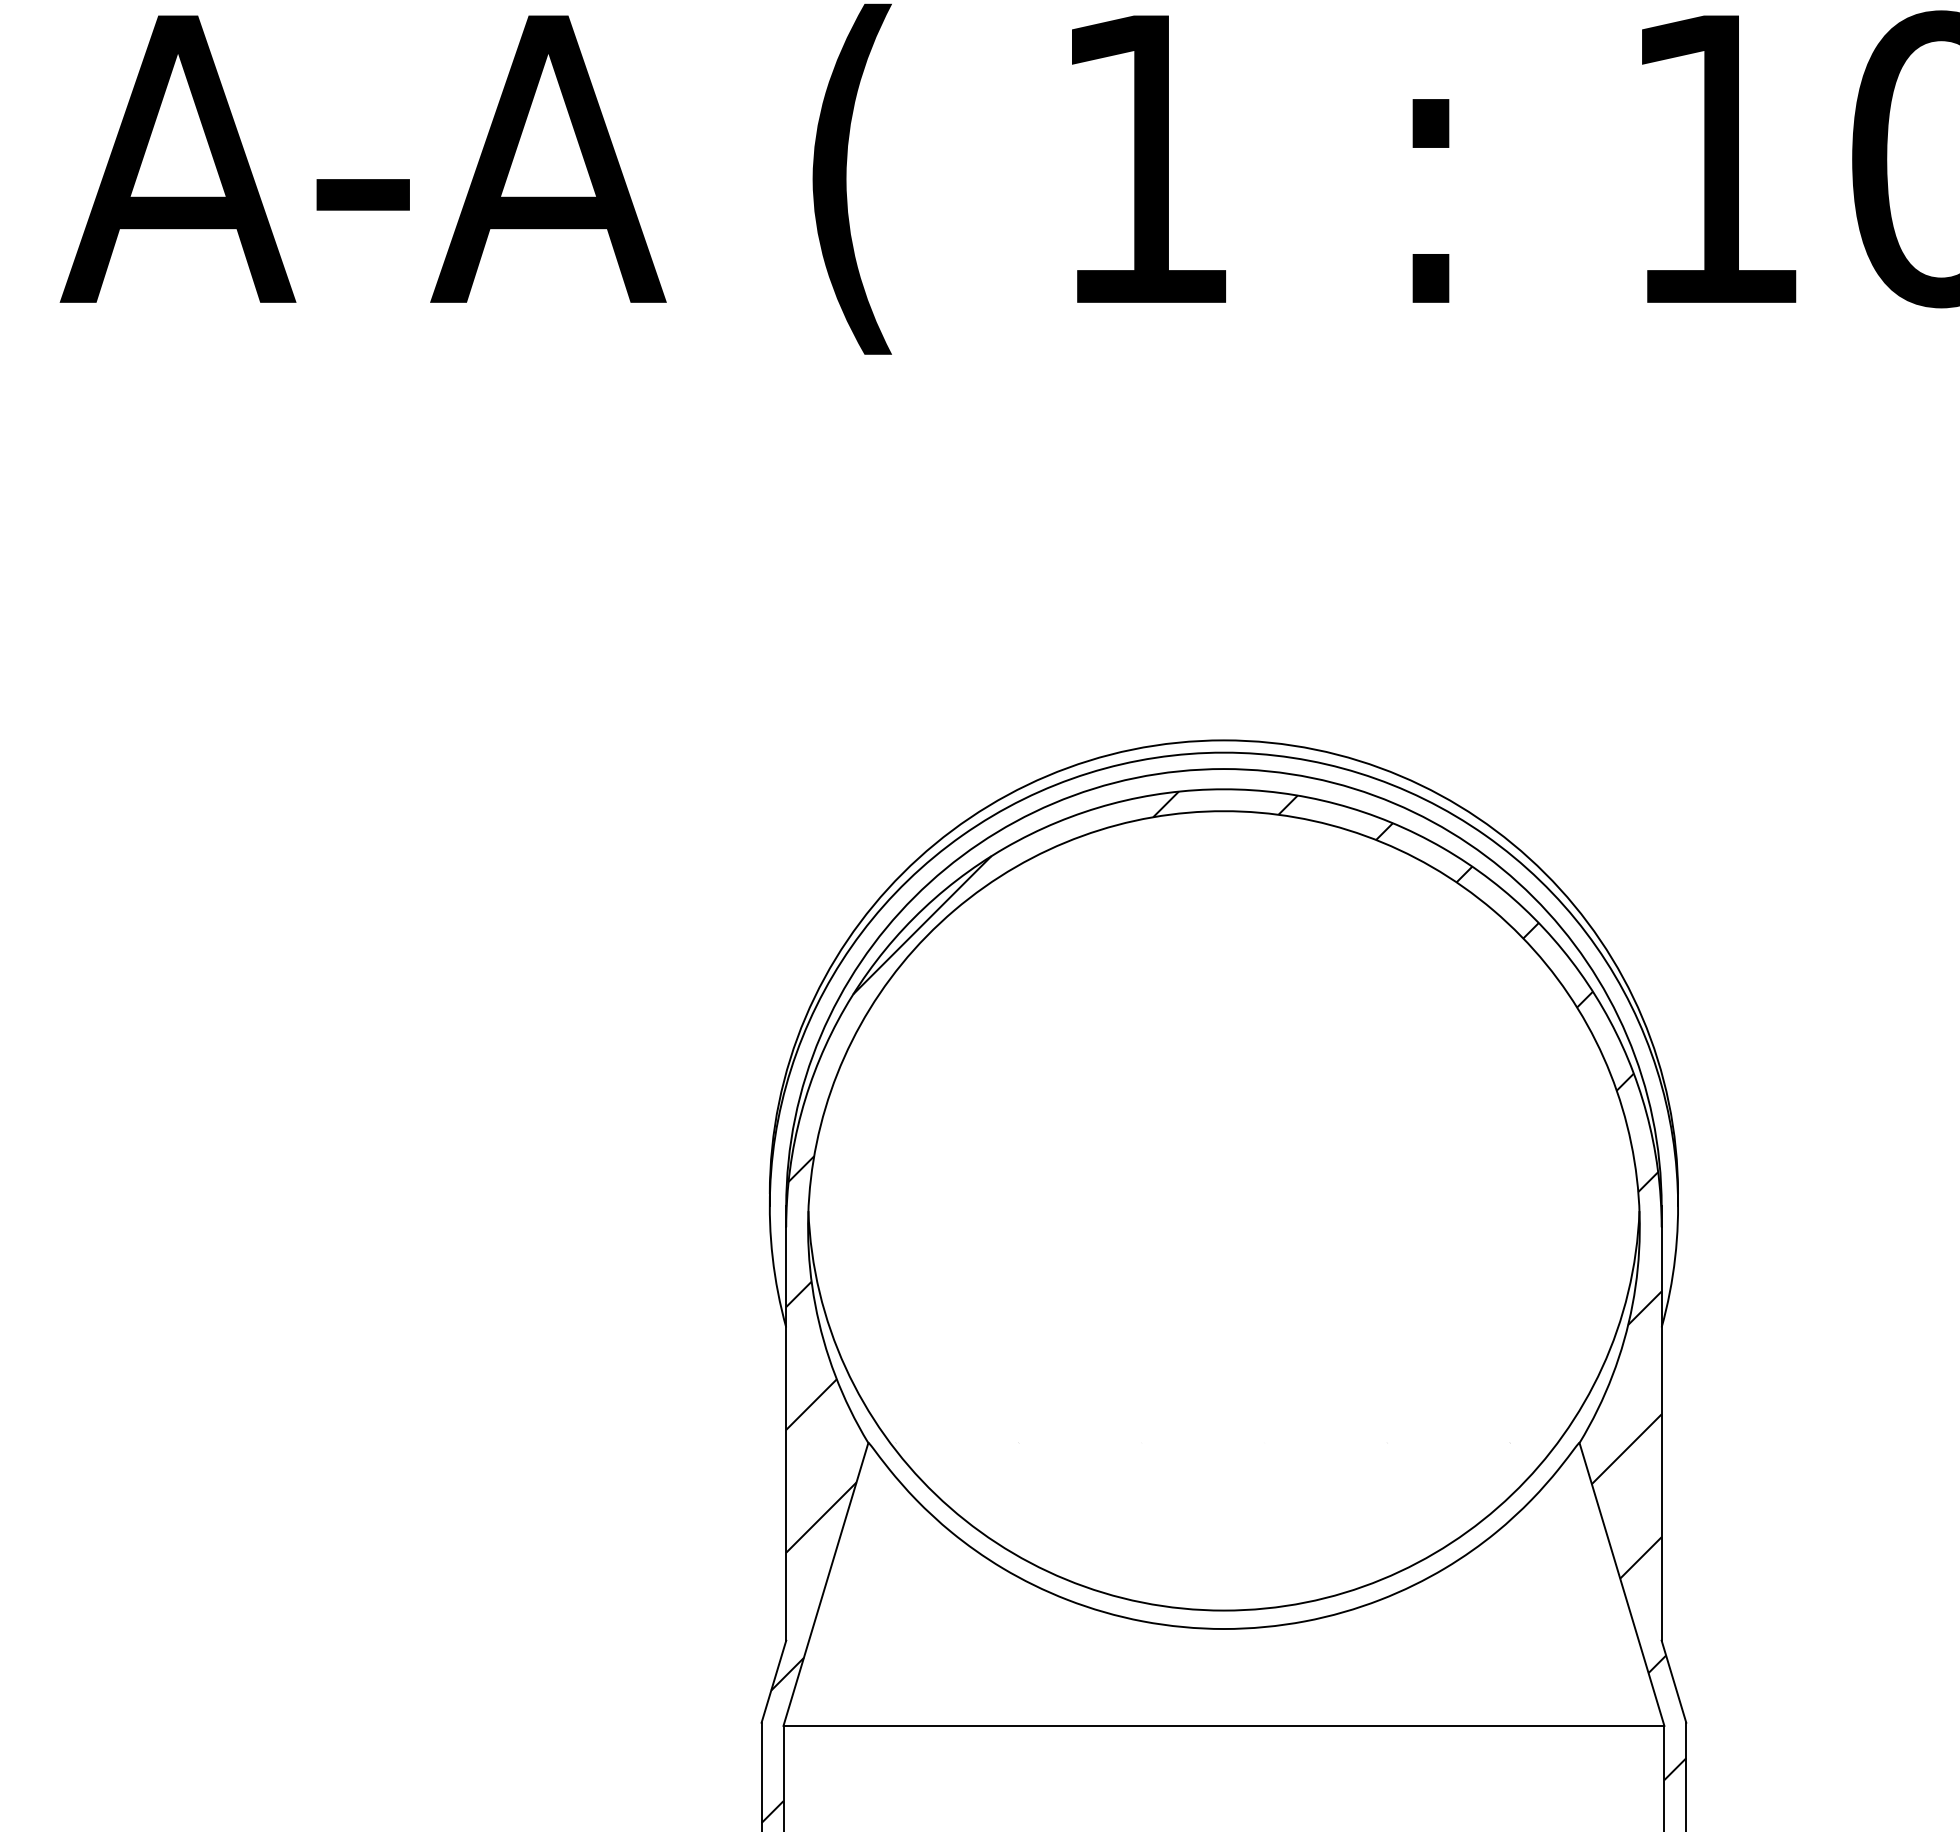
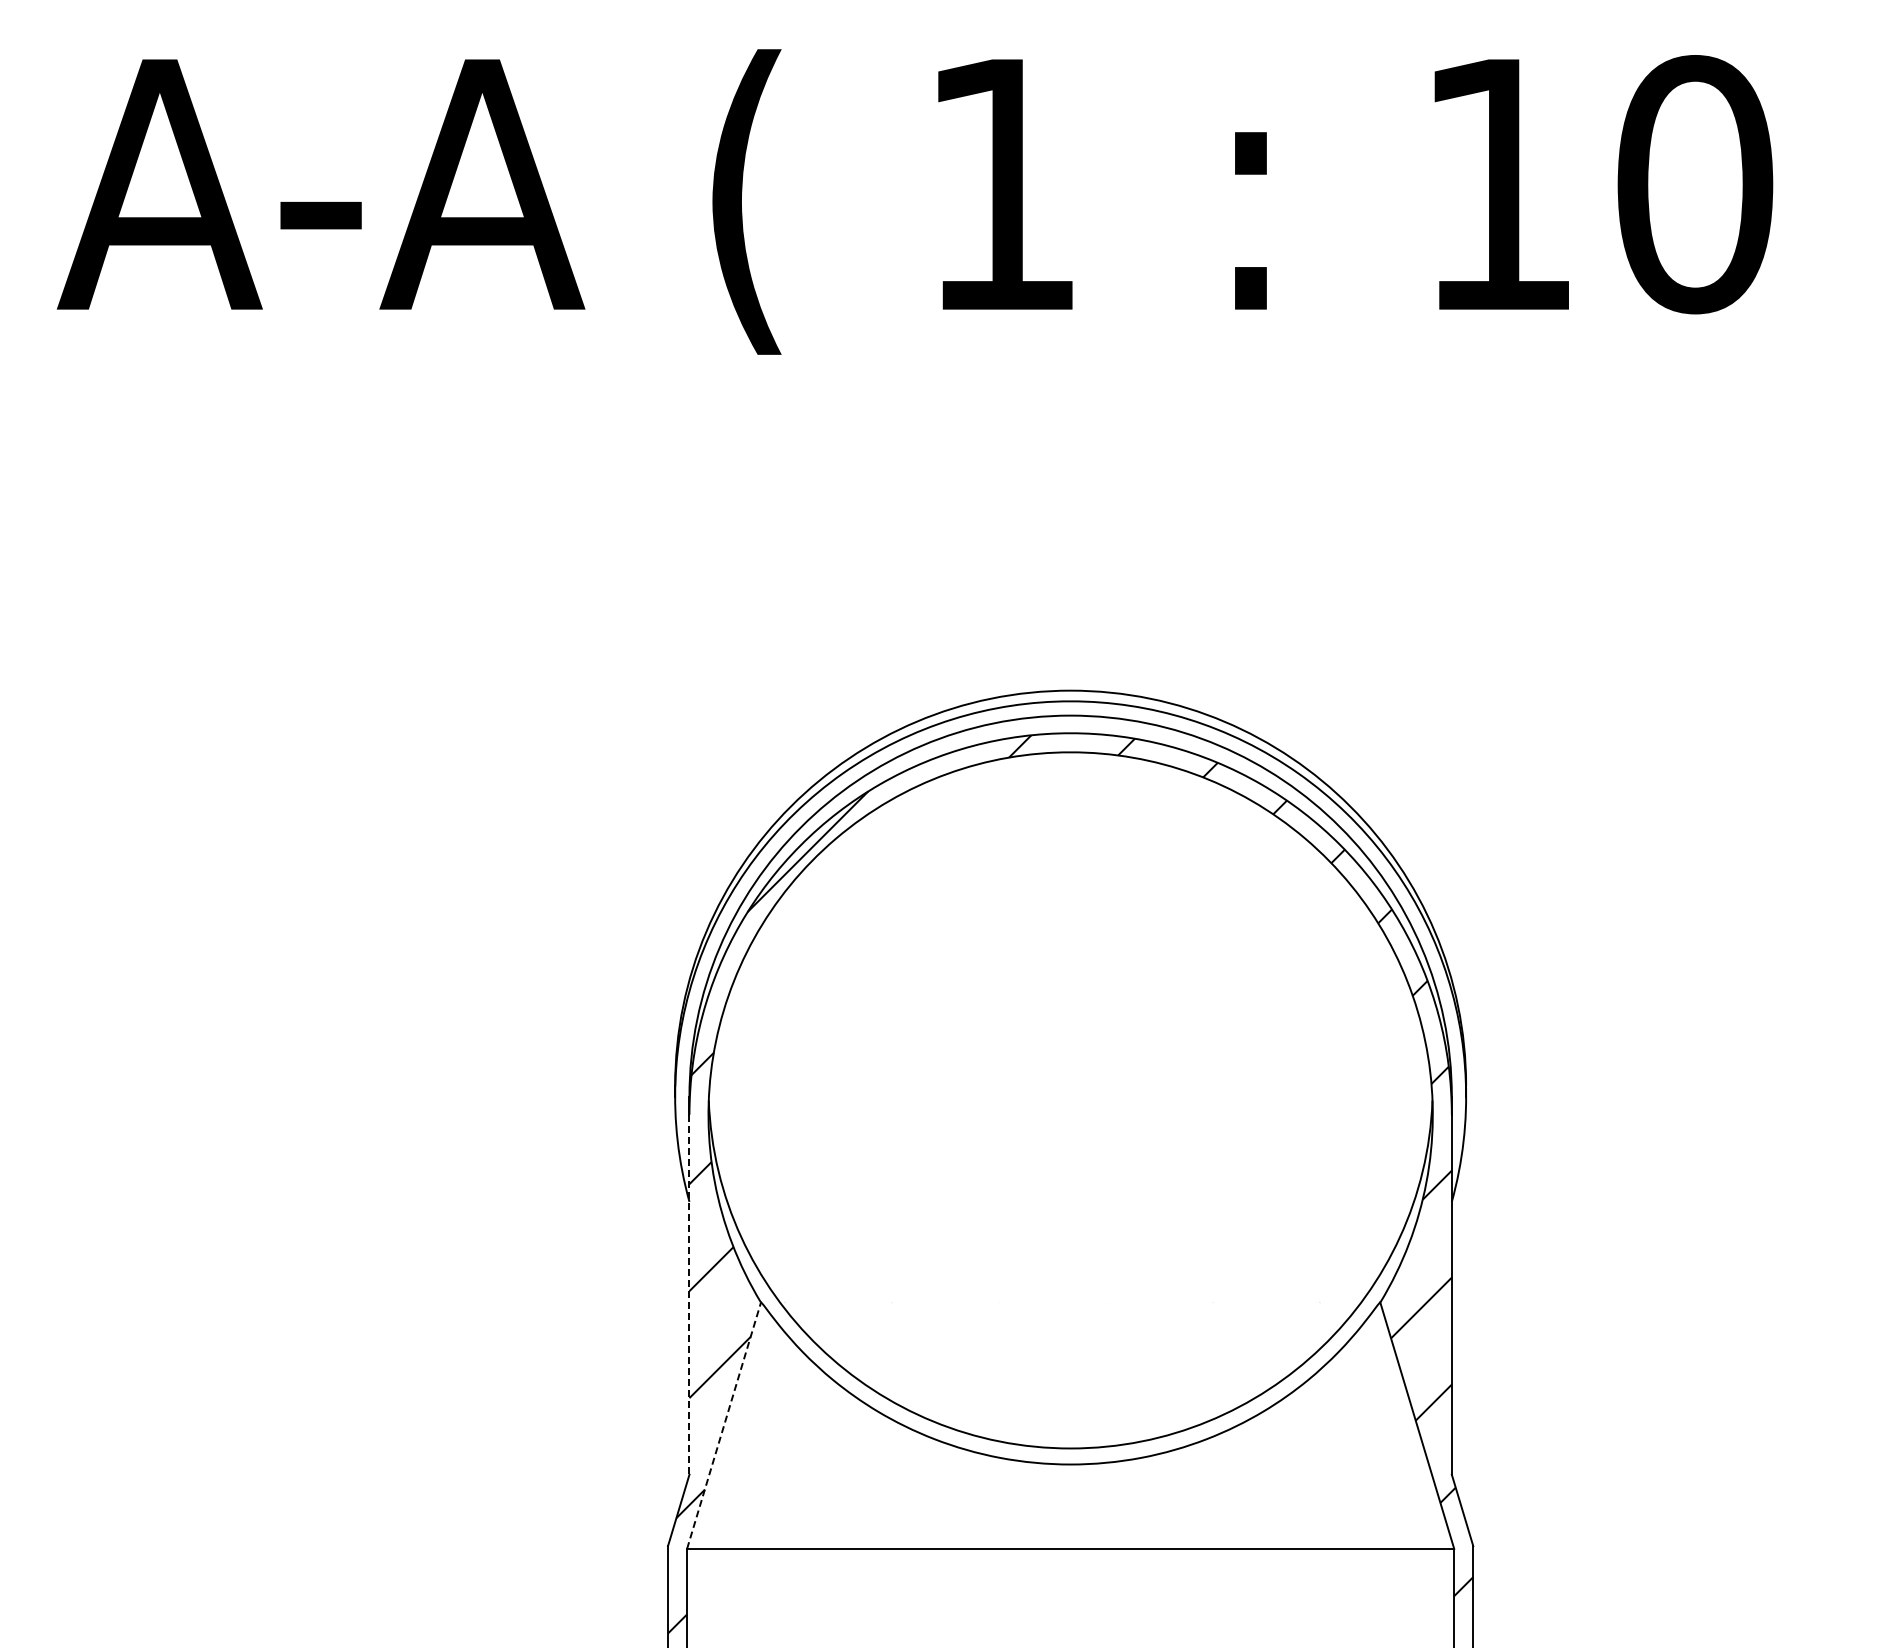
line: (786, 1433) -> (689, 1294), solid -> dashed
line: (826, 1584) -> (724, 1425), solid -> dashed

